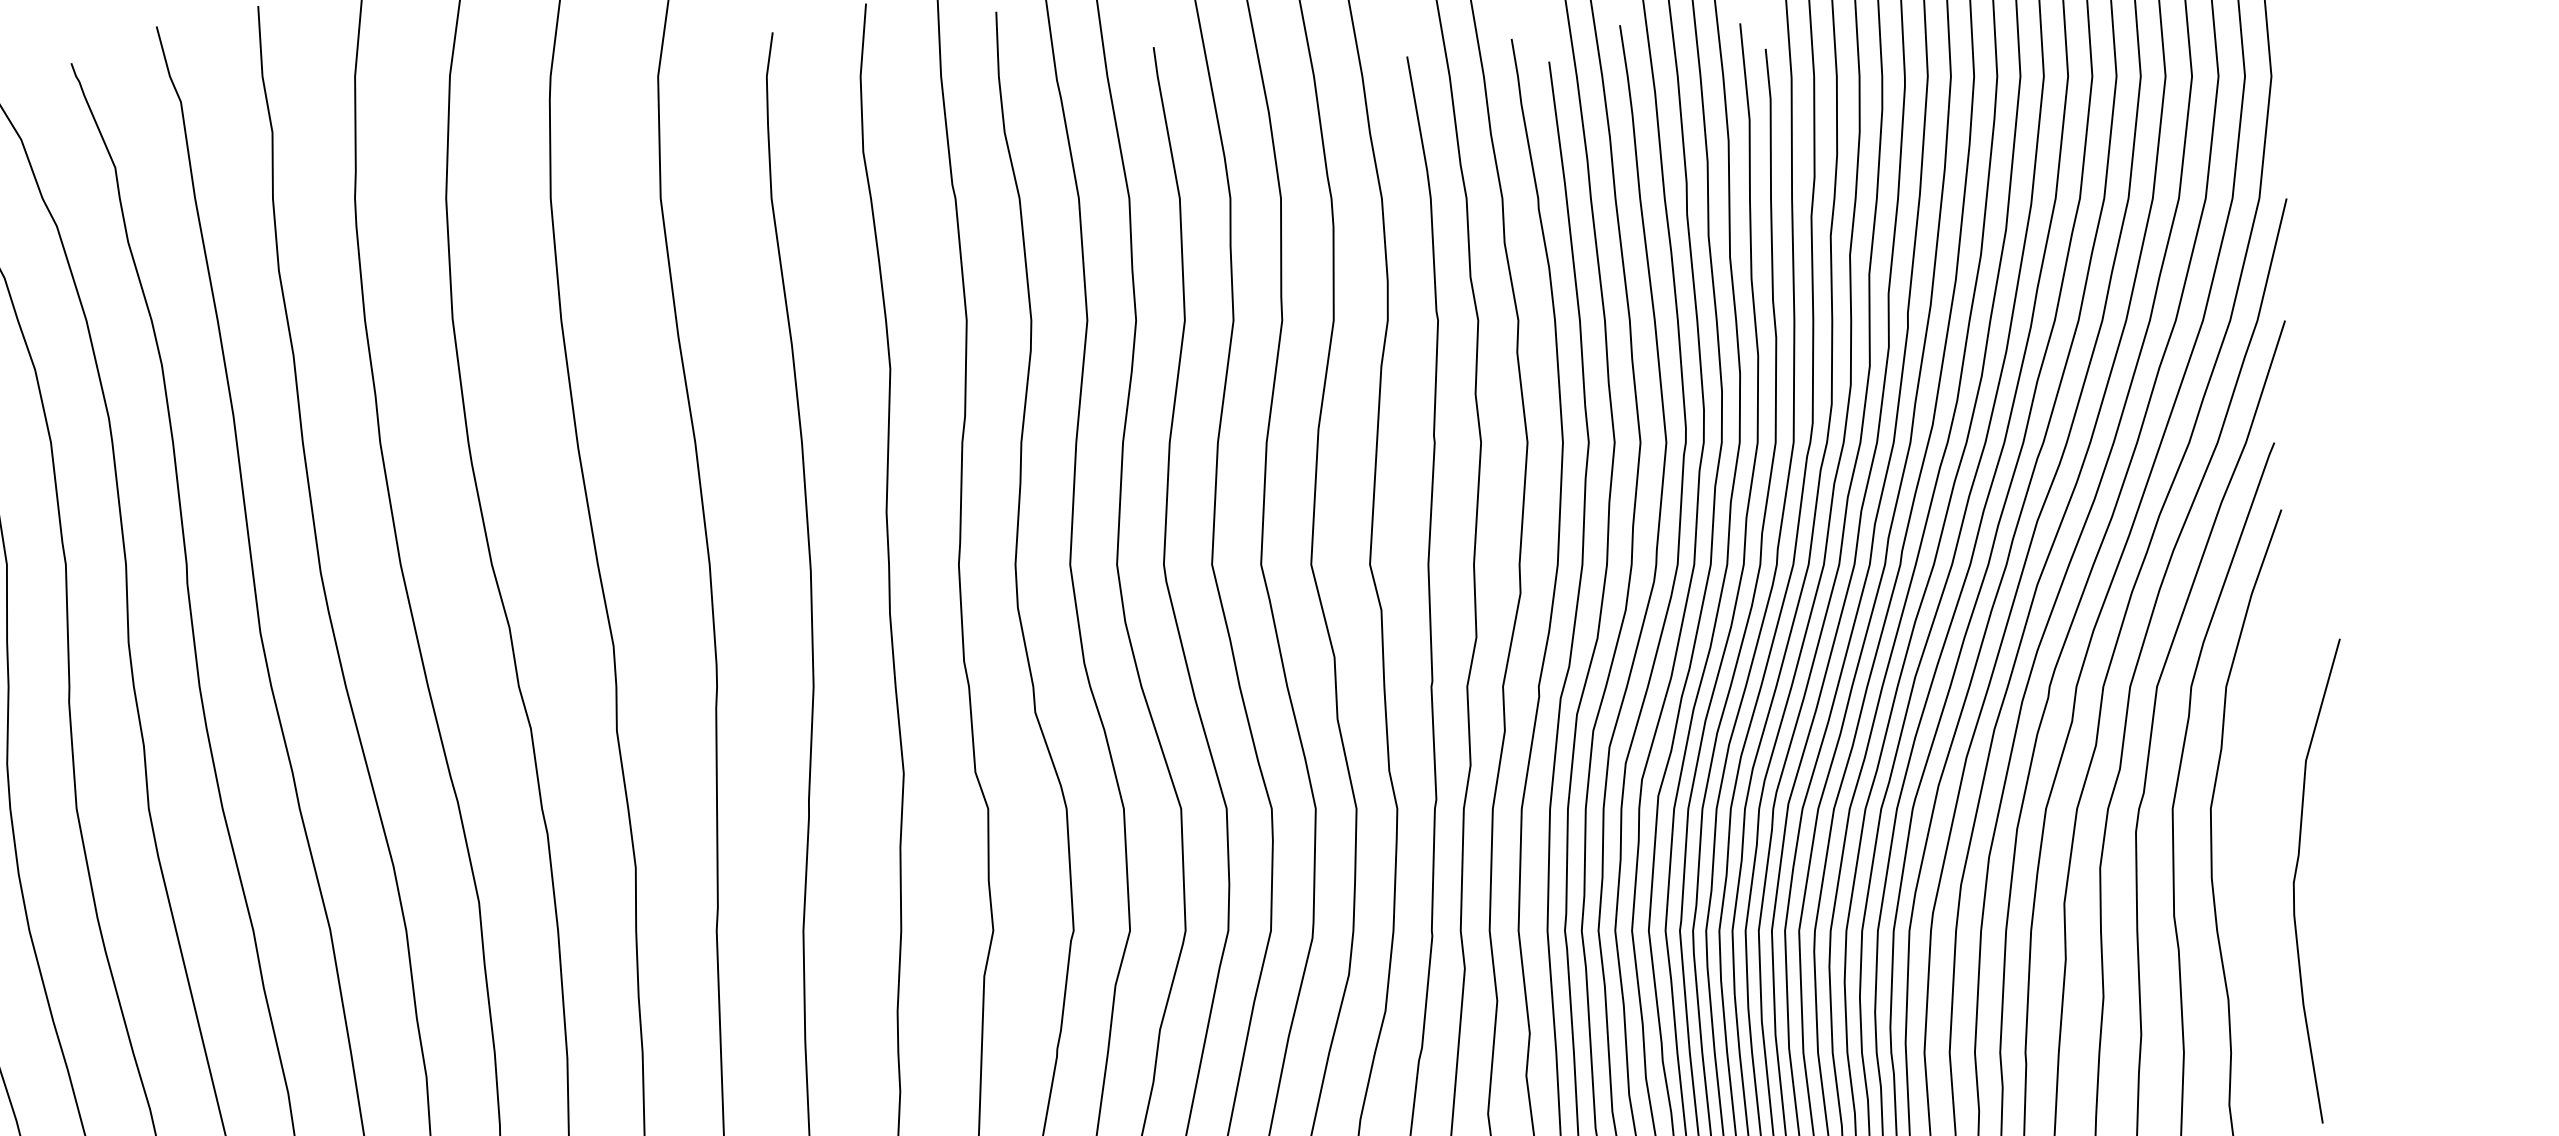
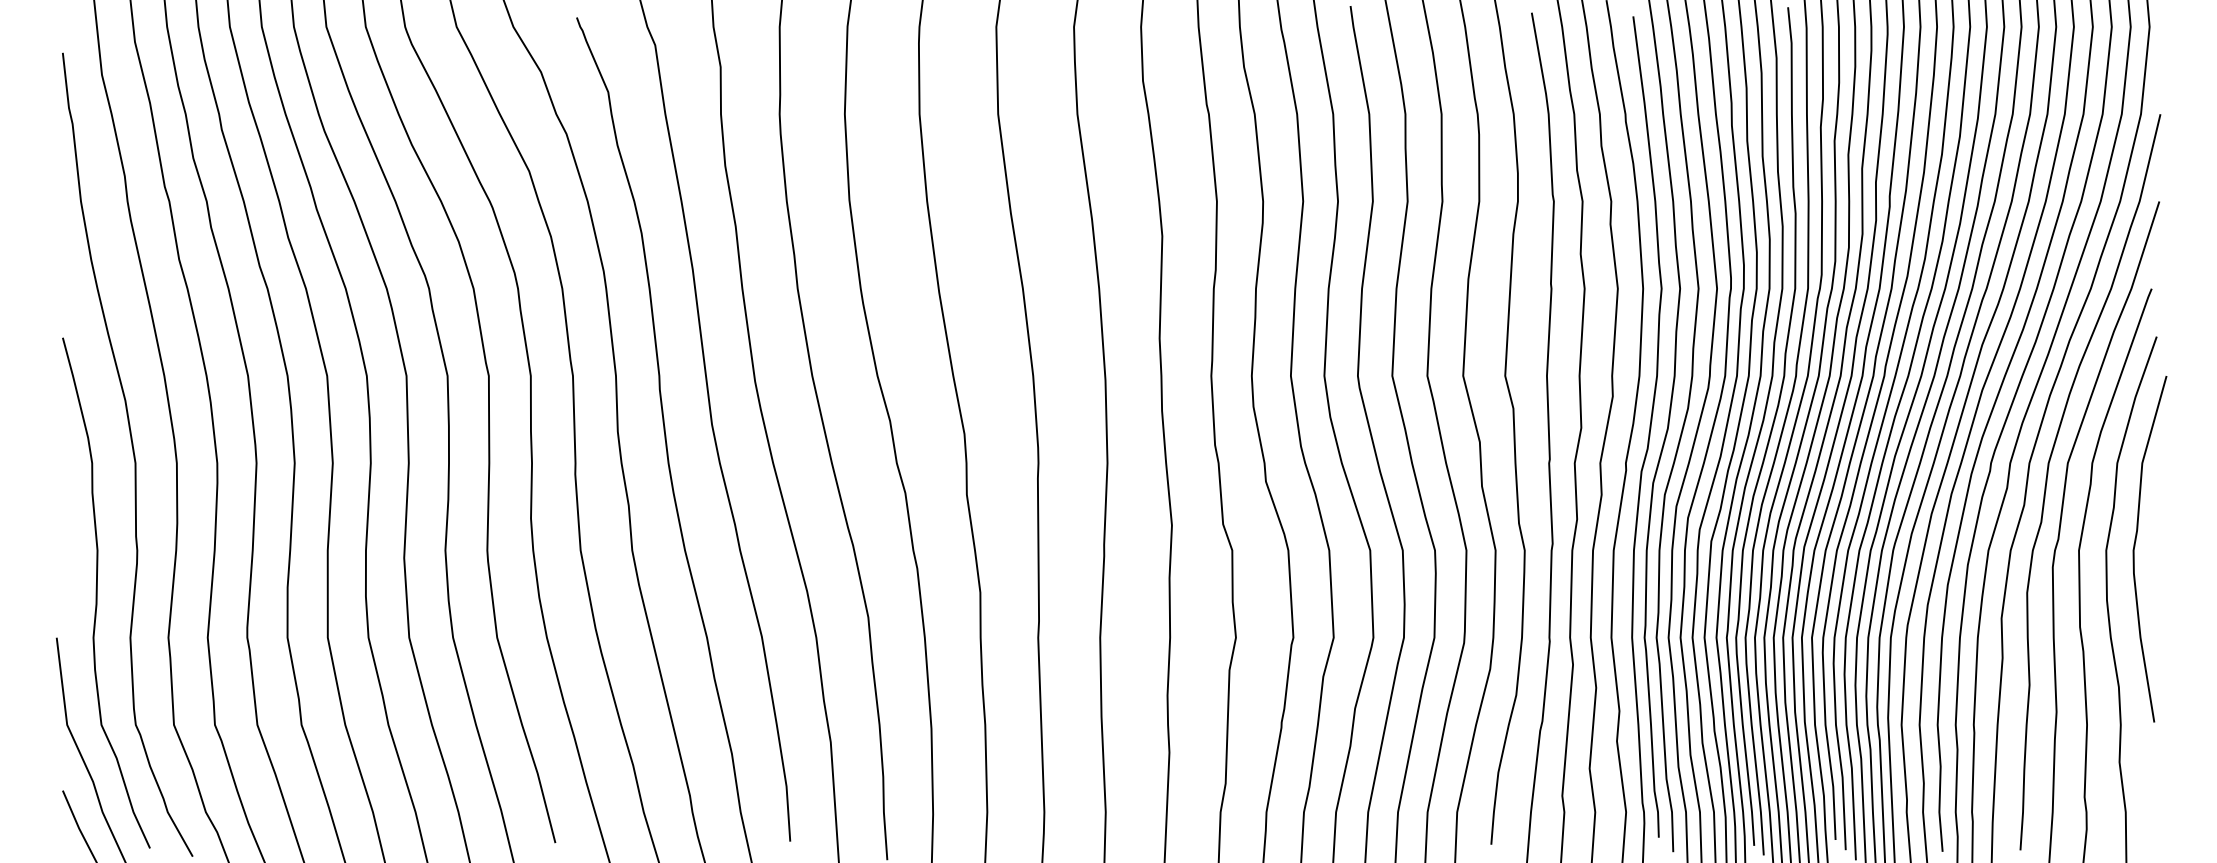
curve: (2296, 877) -> (2135, 546), moved

